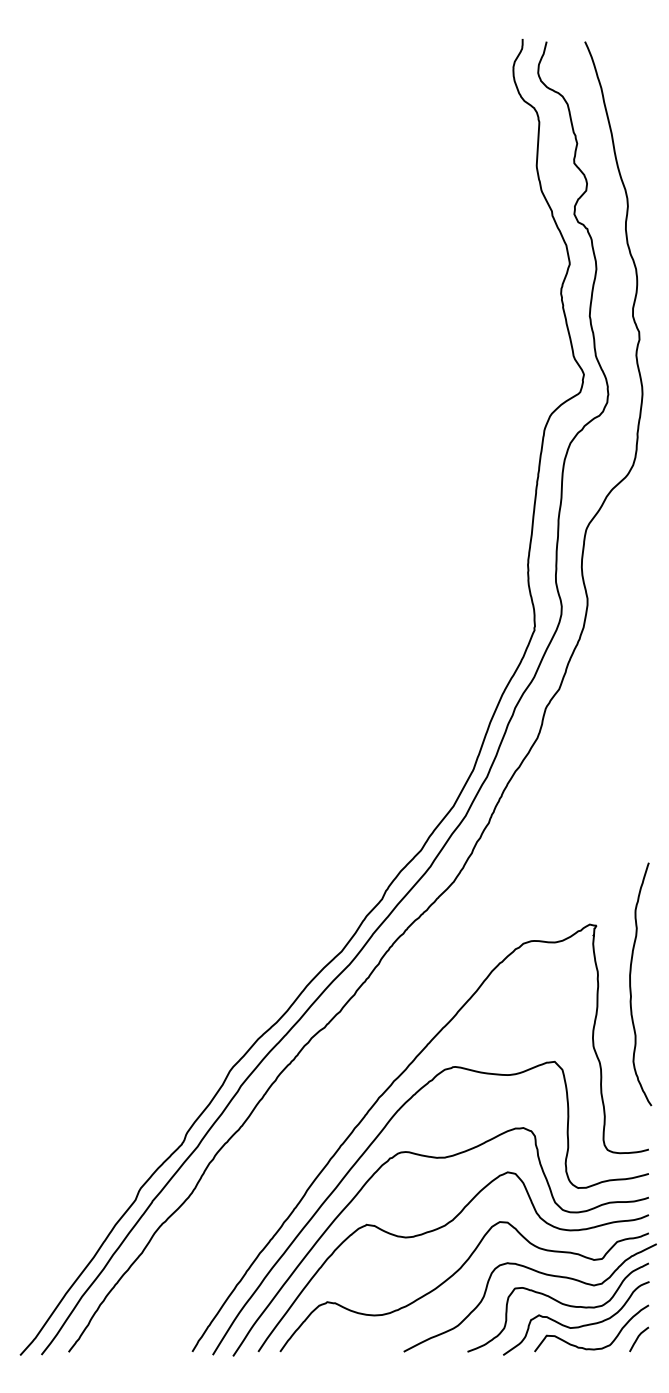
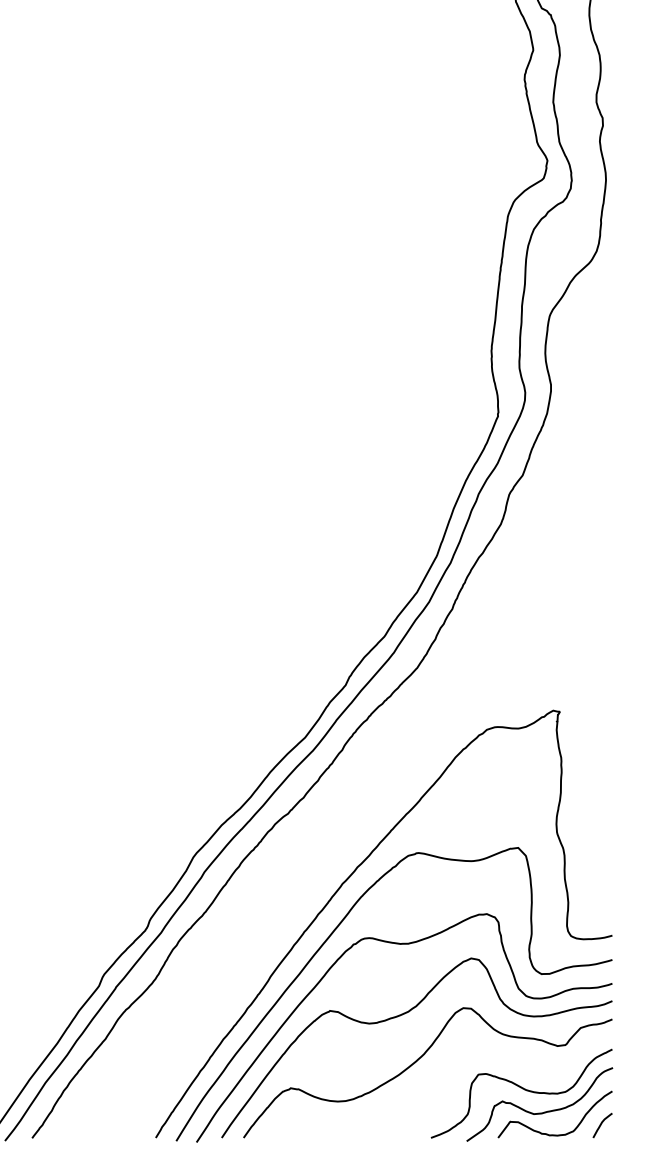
curve: (631, 986) -> (594, 772), removed
curve: (536, 1272) -> (499, 1058), removed

